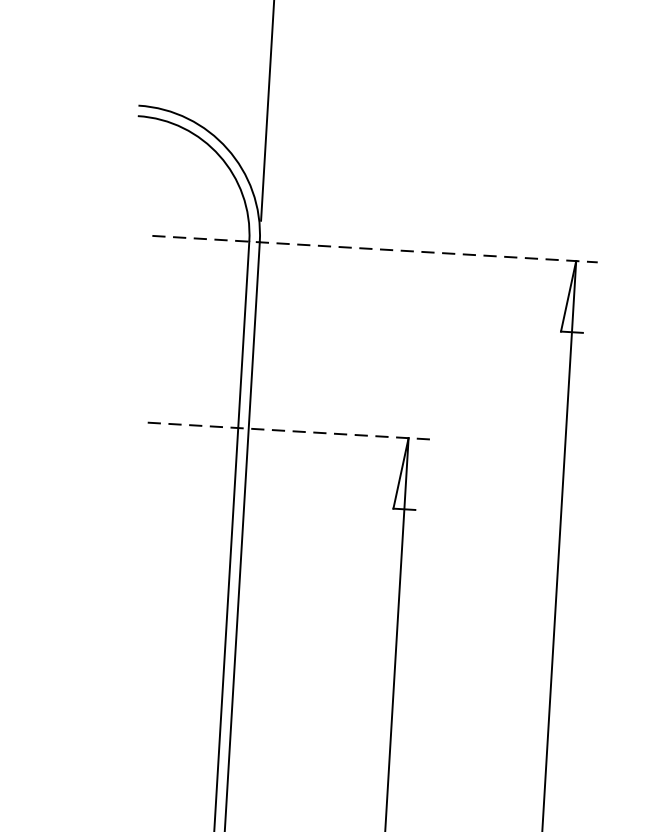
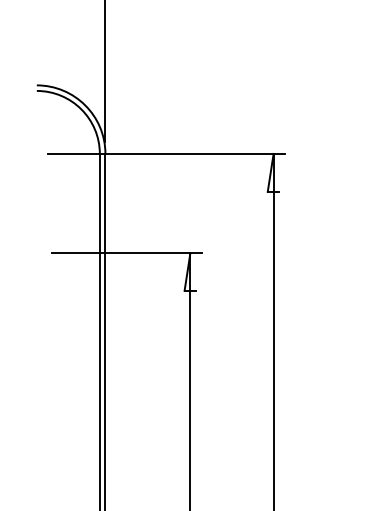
line: (376, 248) -> (167, 153), dashed -> solid
line: (290, 432) -> (127, 253), dashed -> solid

